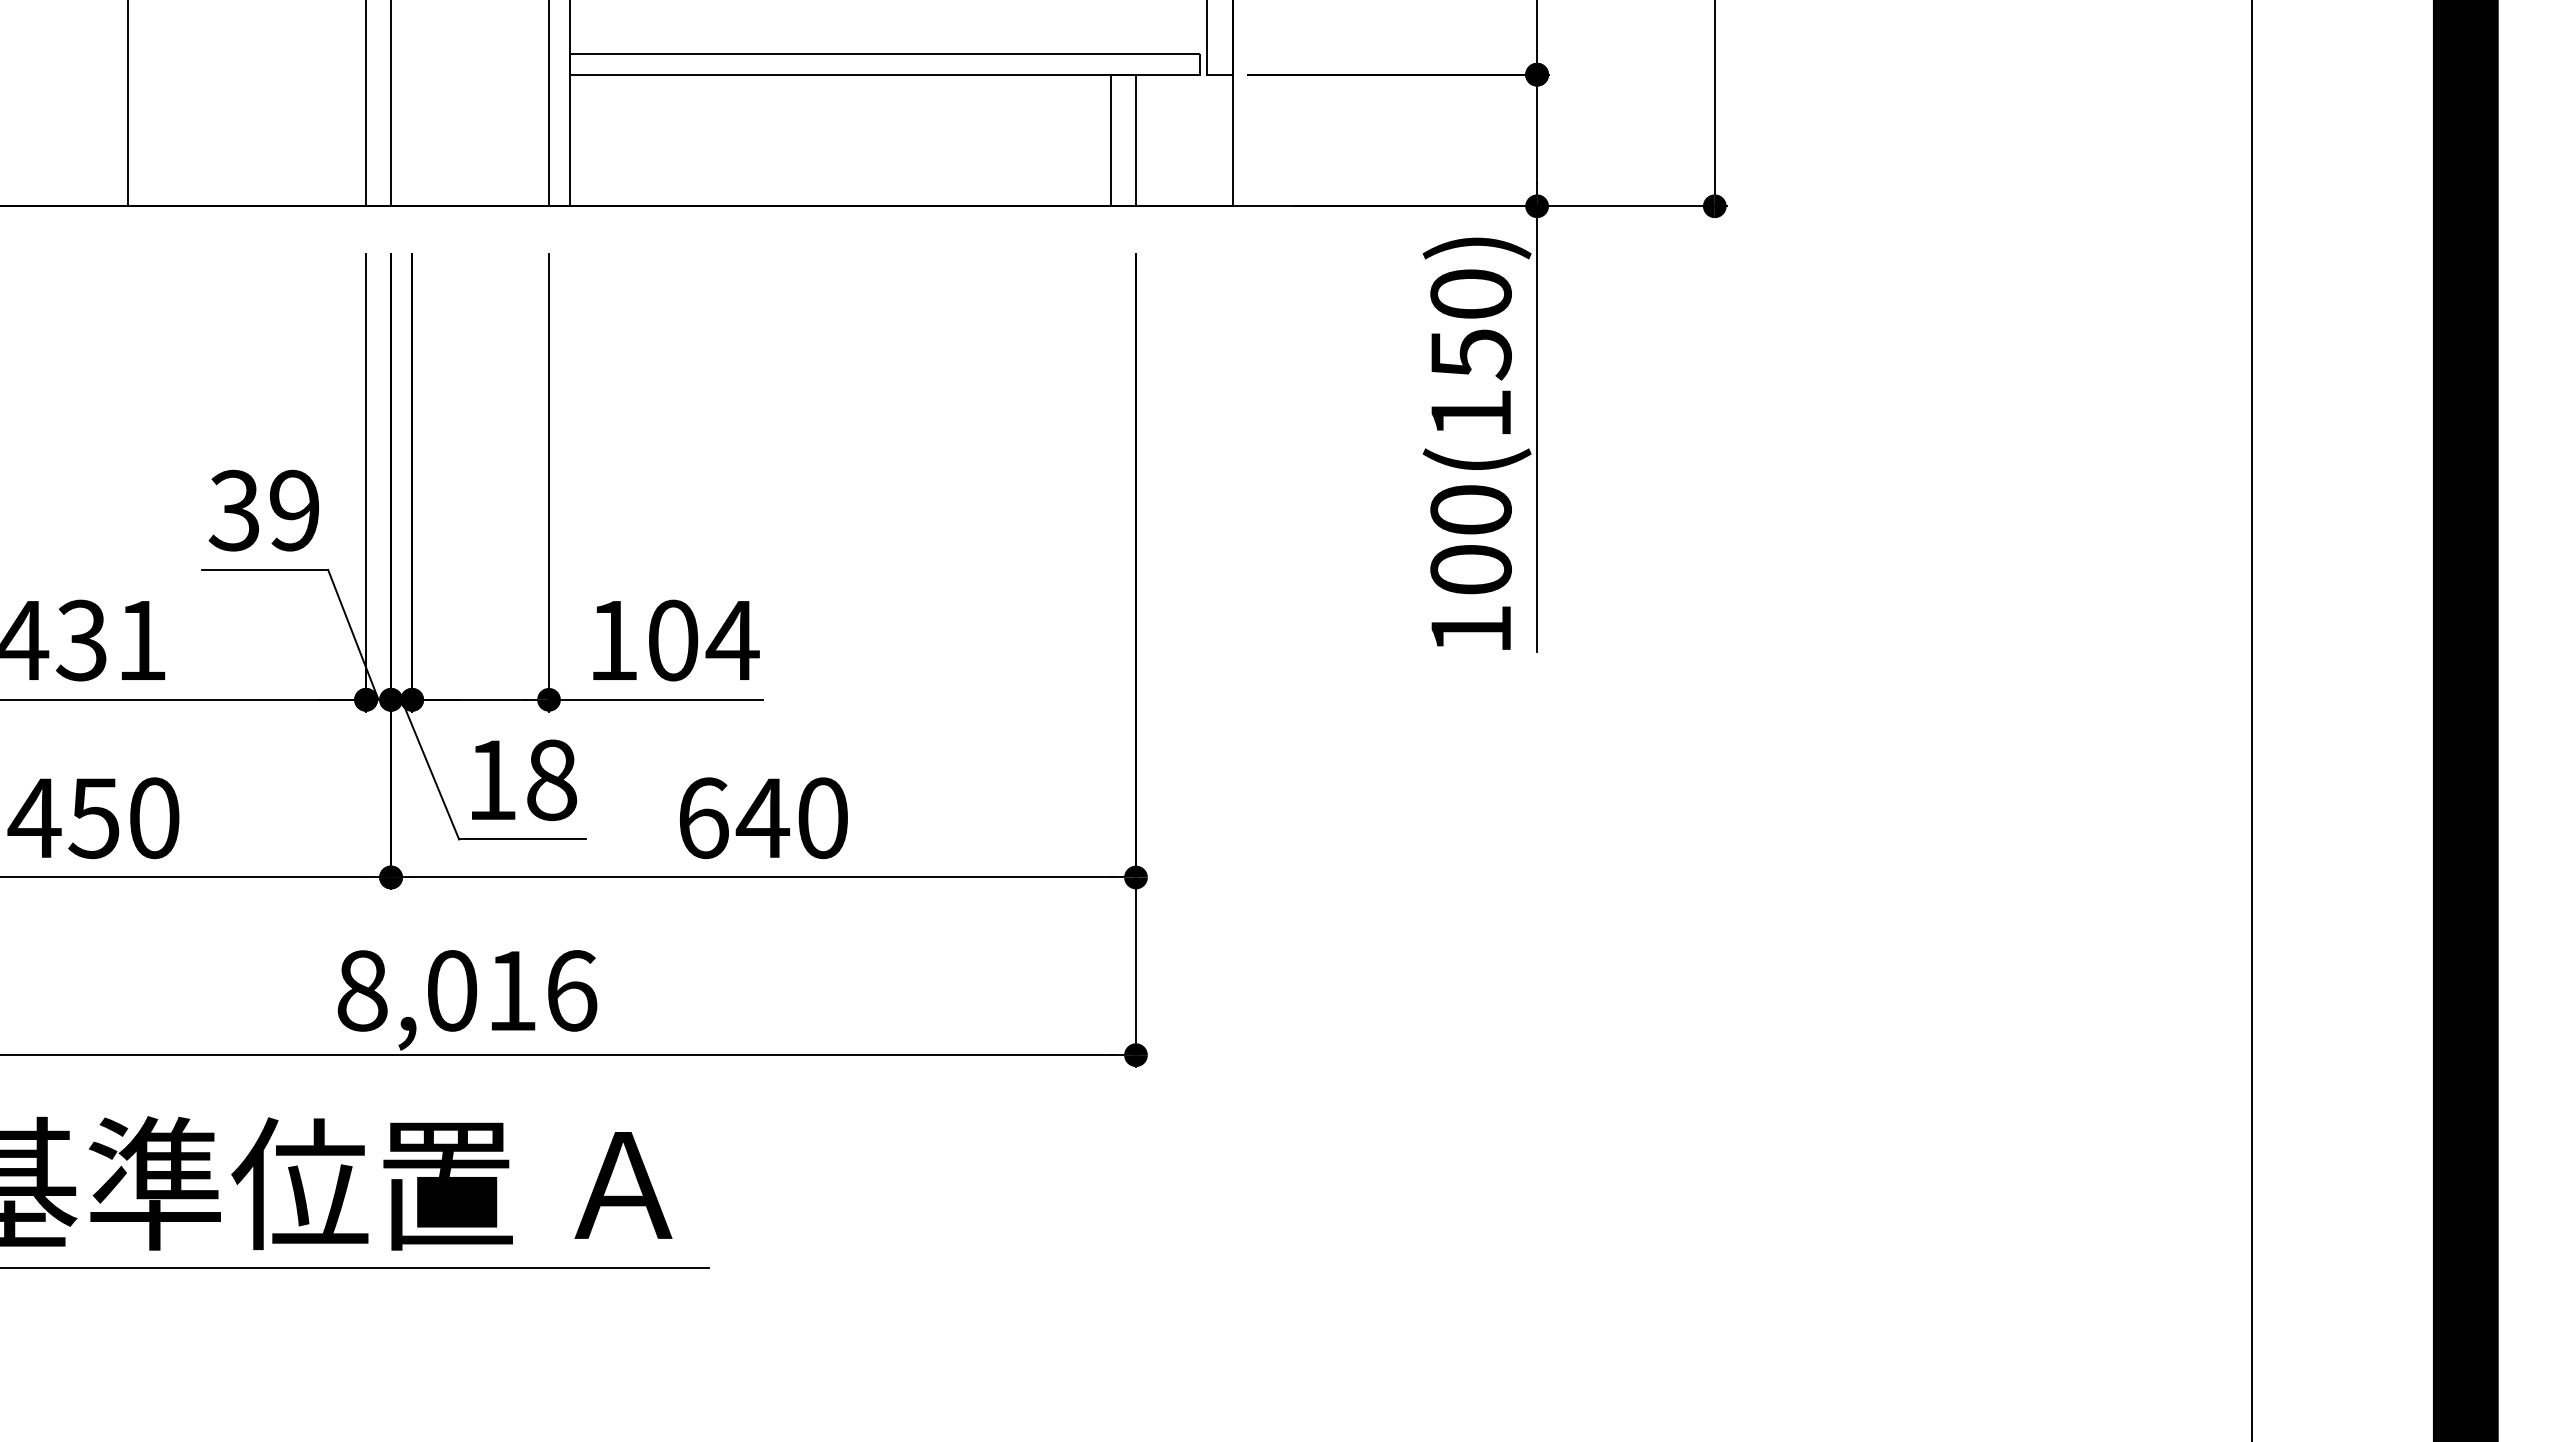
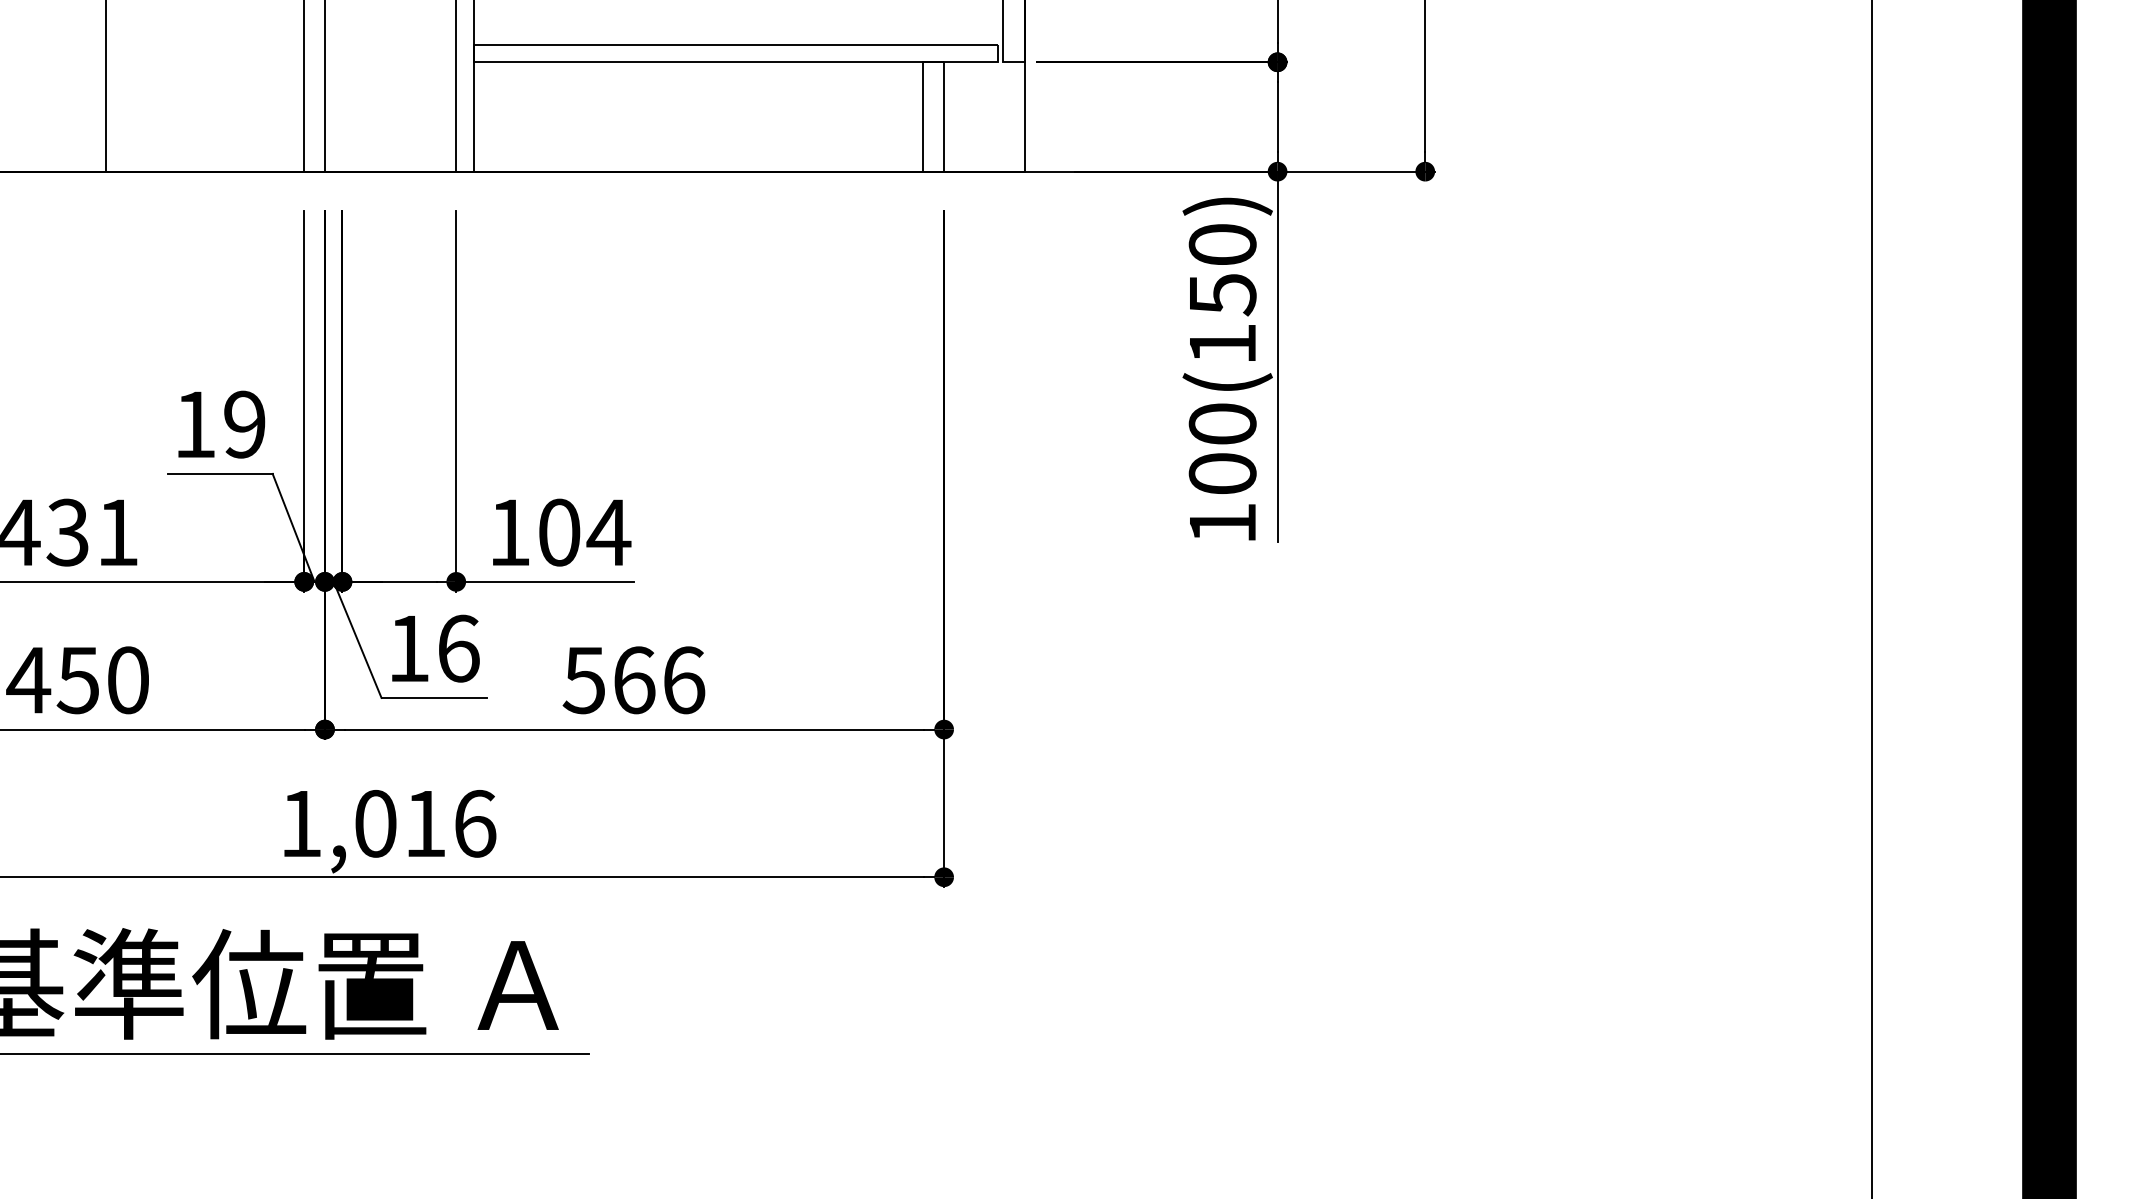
text: (233, 510) -> (193, 424), 39 -> 19
text: (552, 779) -> (459, 648), 18 -> 16
text: (762, 818) -> (633, 680), 640 -> 566
text: (362, 990) -> (301, 823), 8,016 -> 1,016

